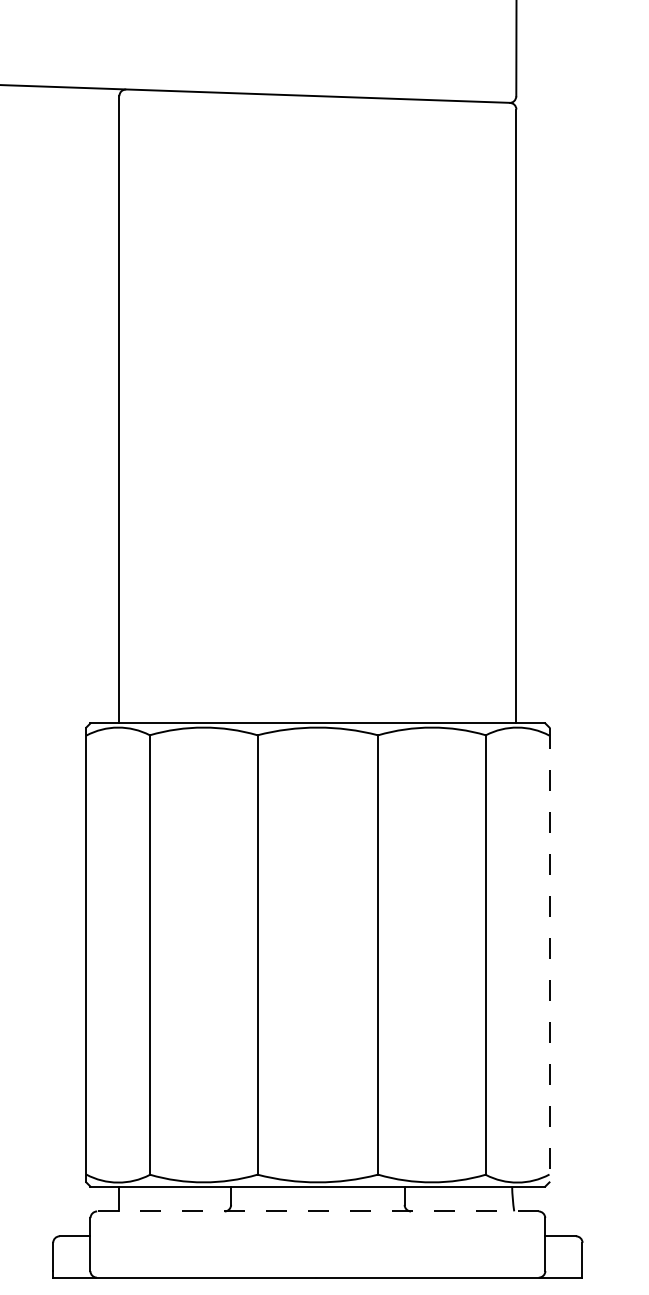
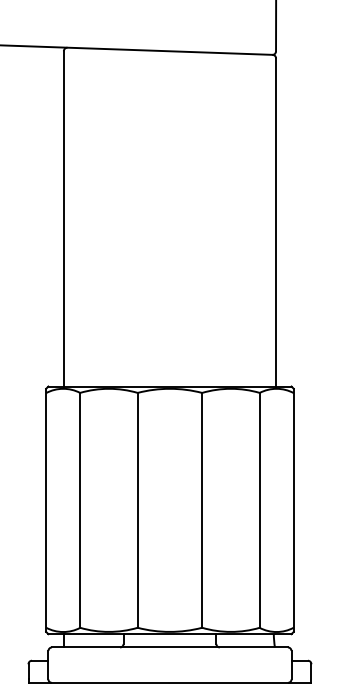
line: (548, 955) -> (293, 510), dashed -> solid
line: (317, 1211) -> (169, 647), dashed -> solid

